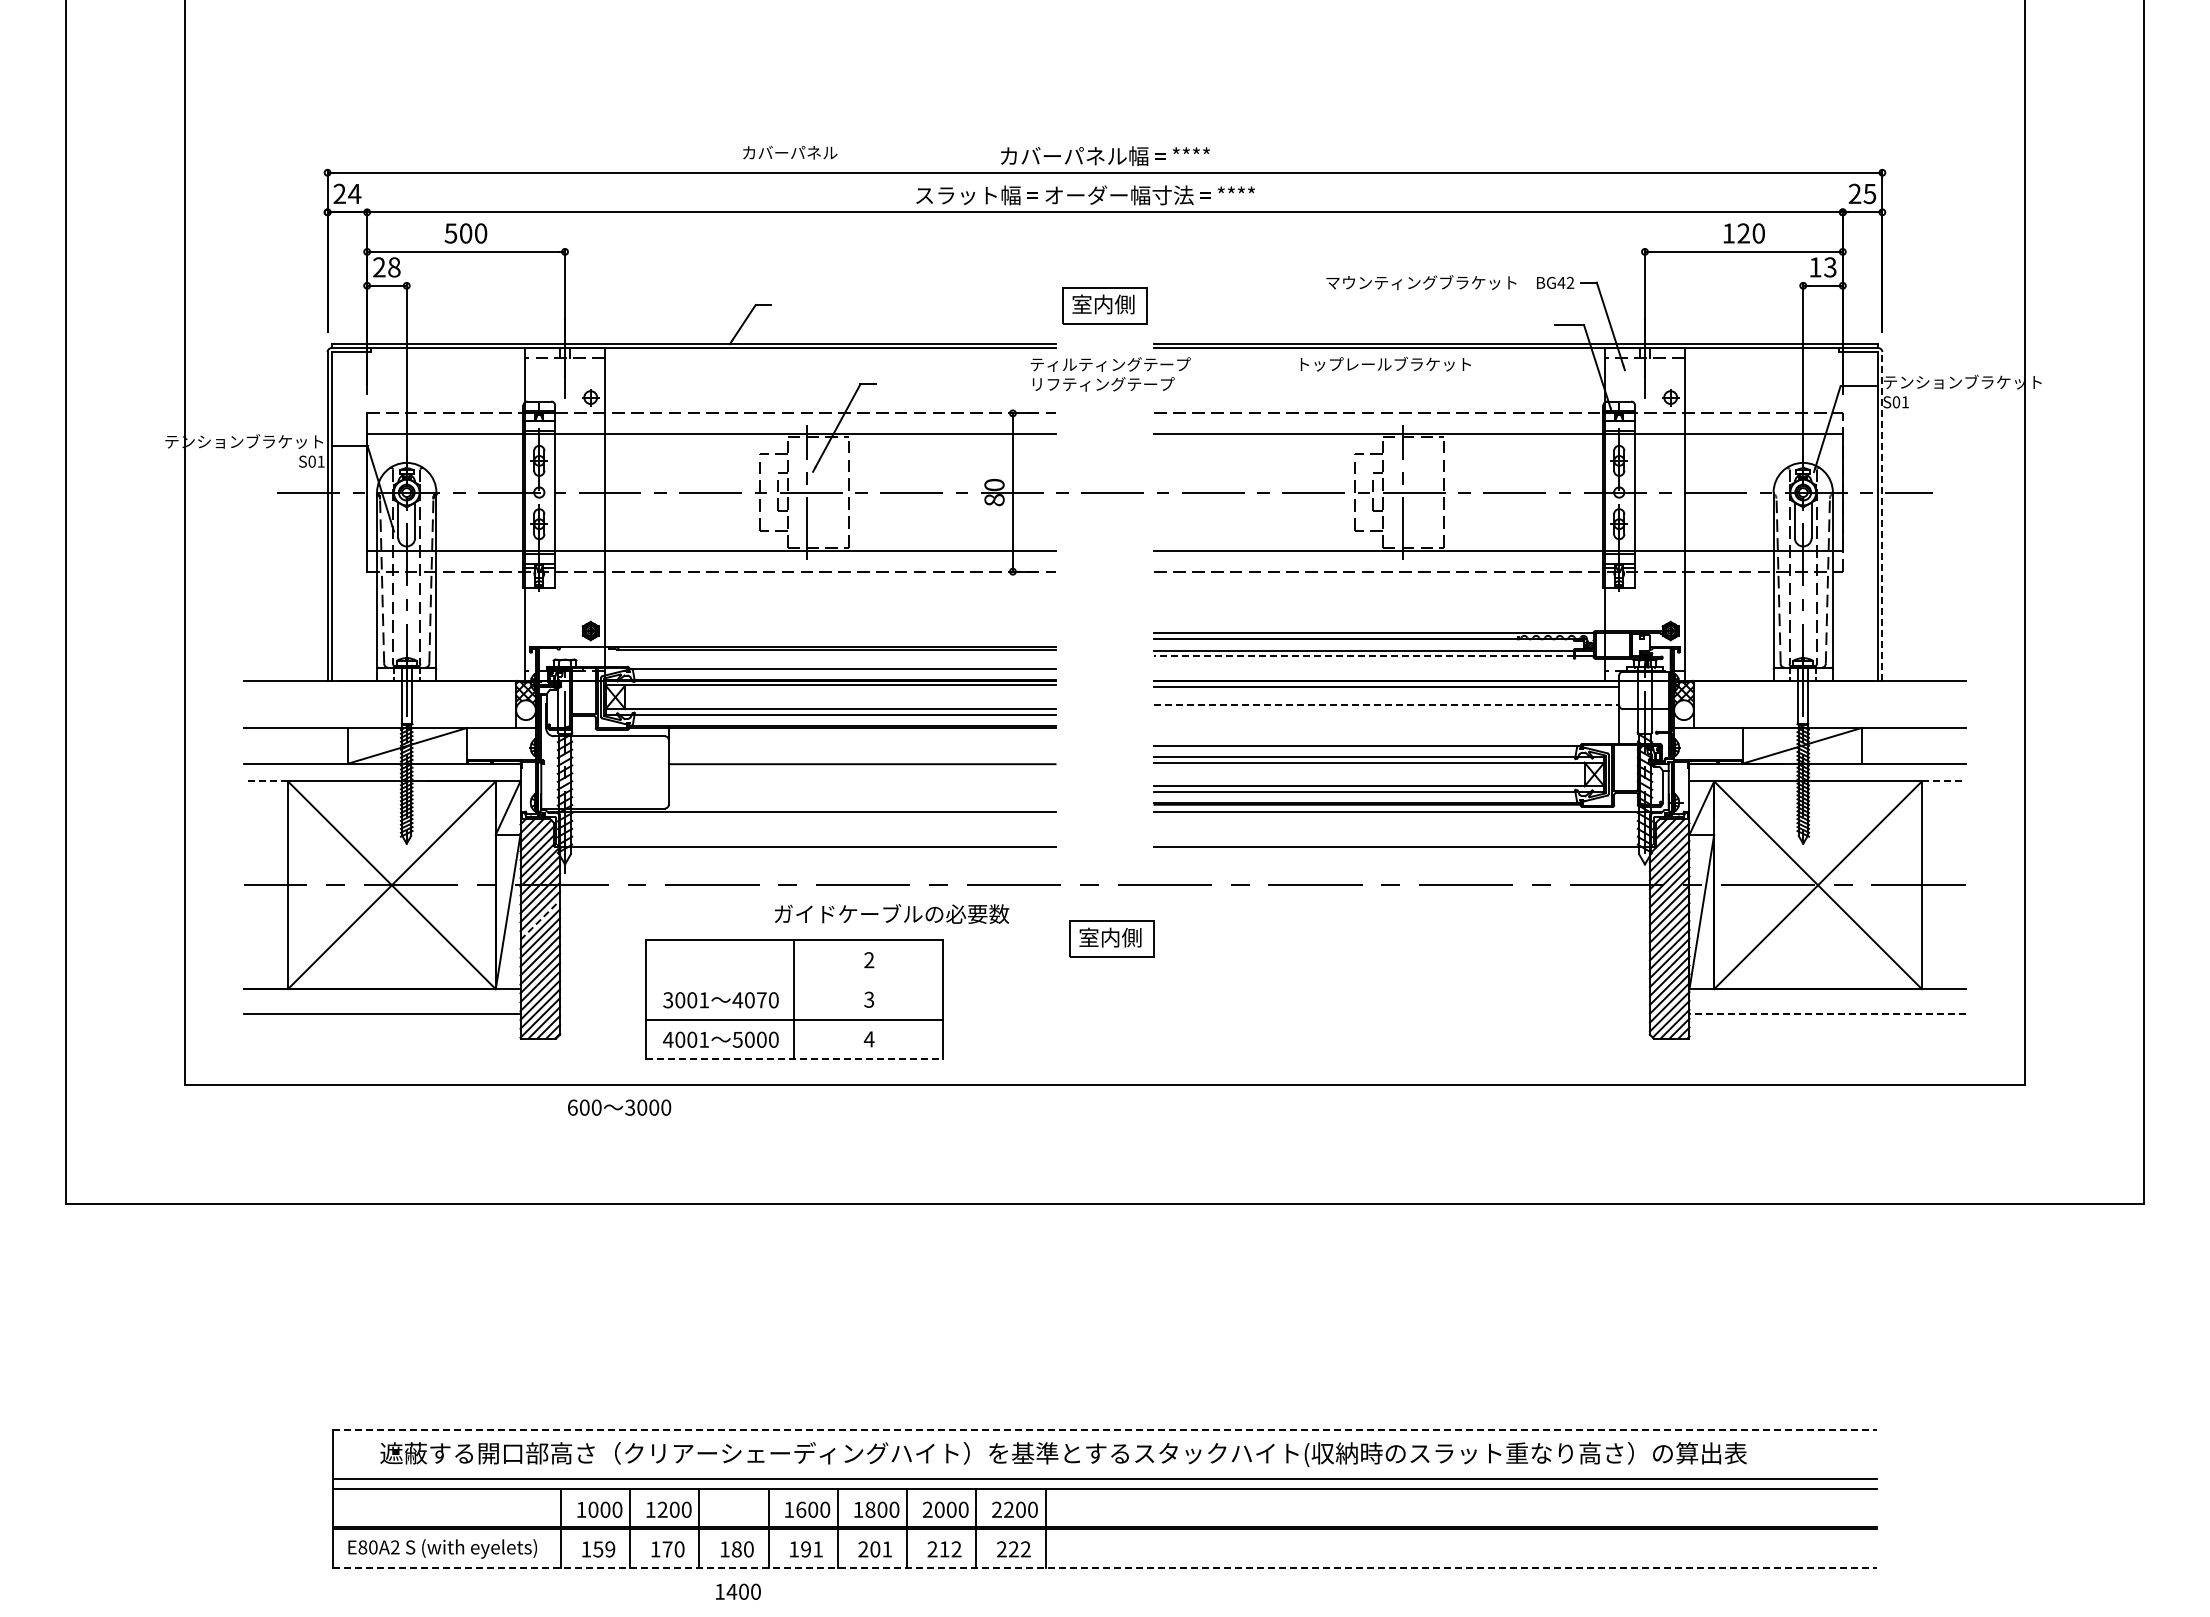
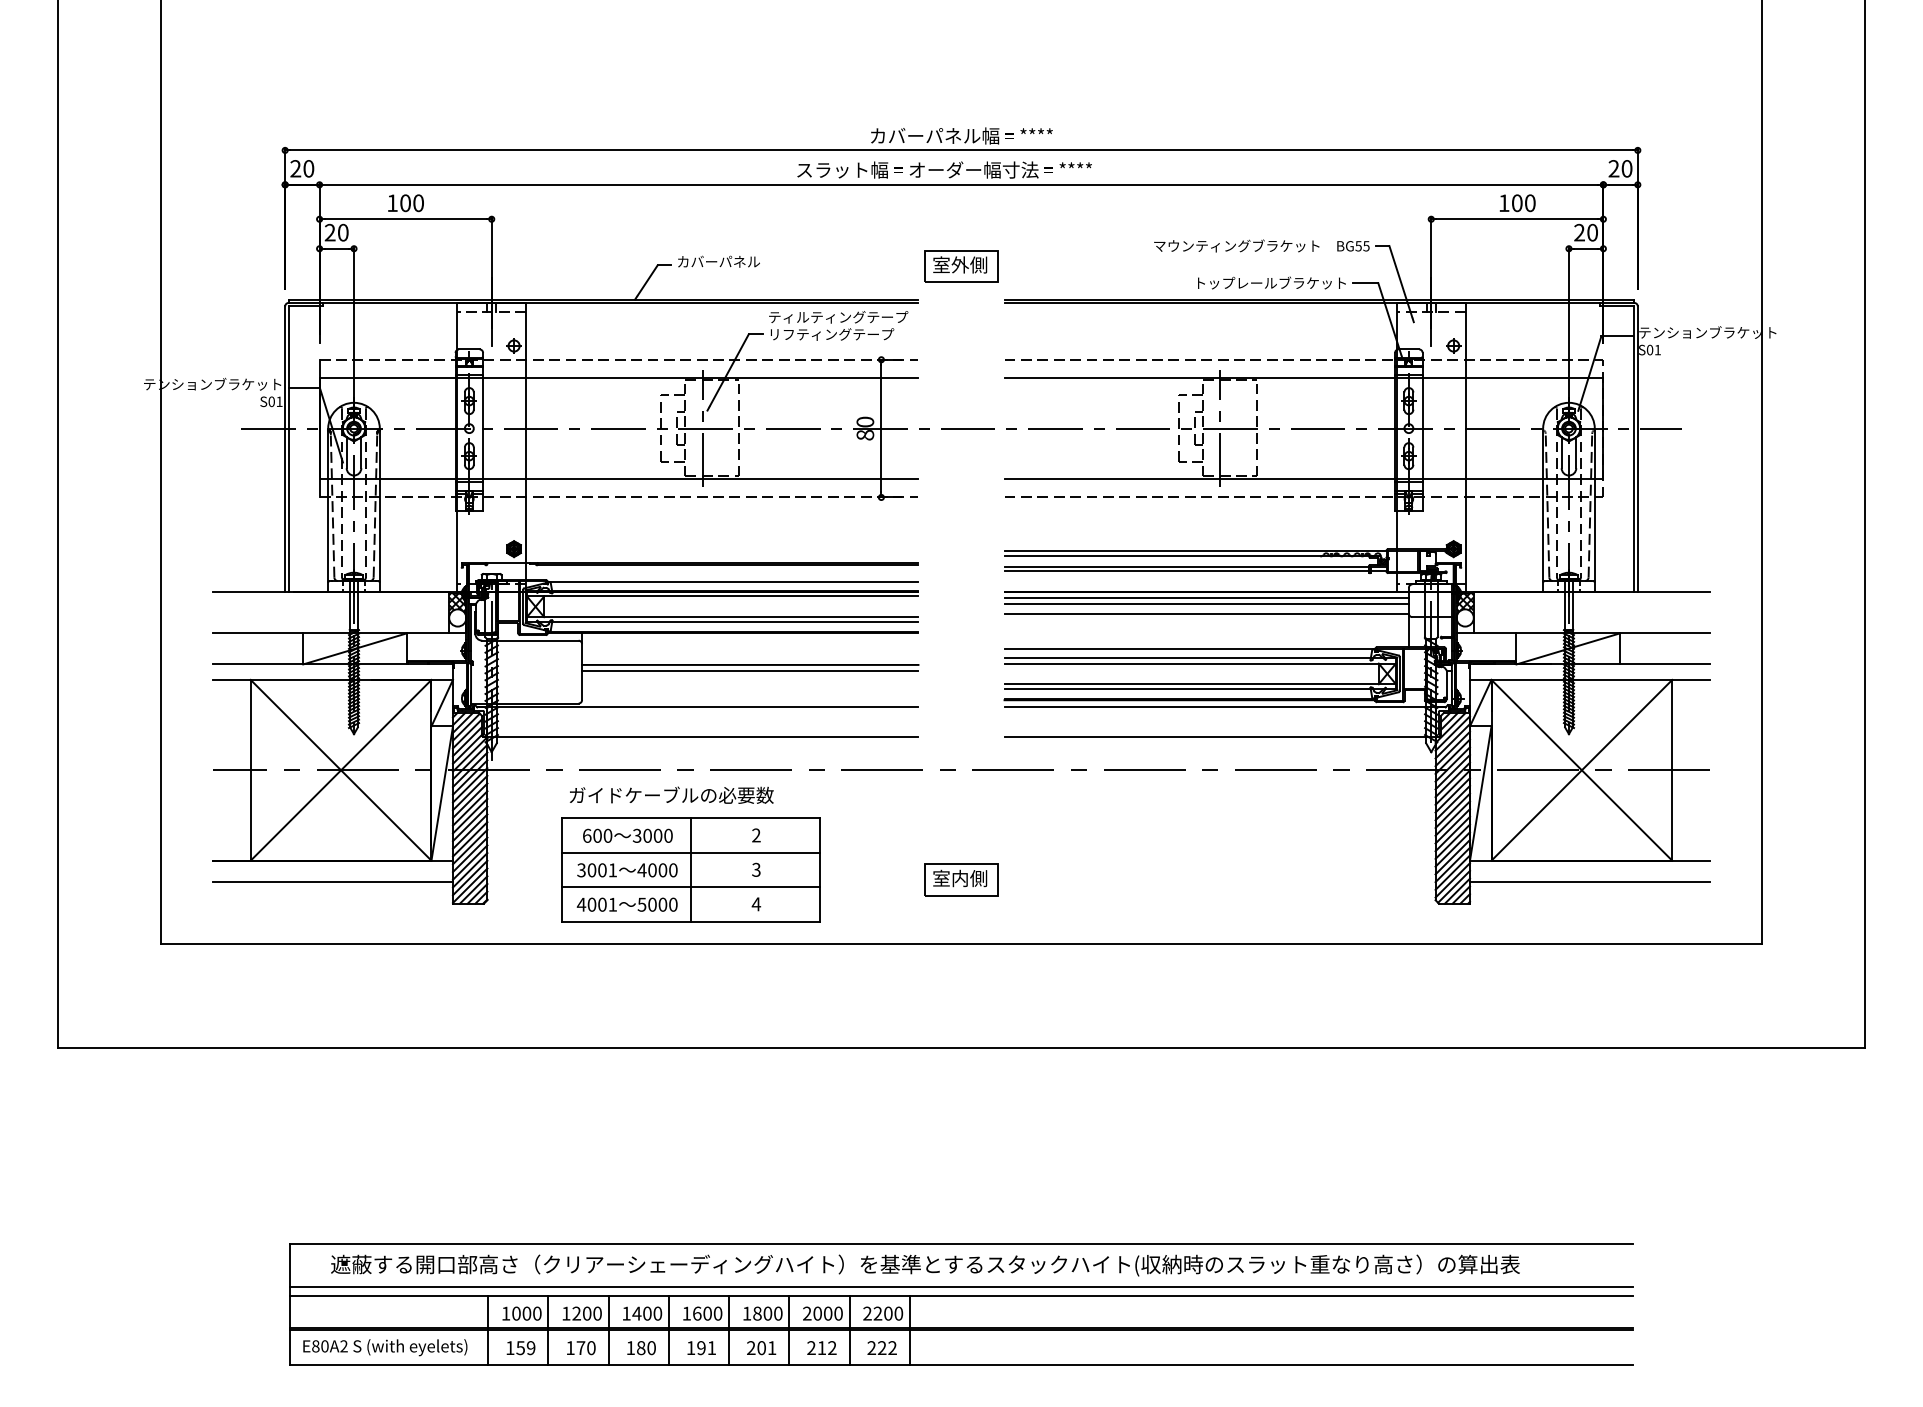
text: (790, 152) -> (719, 261), moved
text: (354, 193) -> (308, 168), 24 -> 20
text: (1869, 193) -> (1626, 168), 25 -> 20
text: (450, 233) -> (392, 203), 500 -> 100
text: (1743, 233) -> (1516, 203), 120 -> 100
text: (394, 267) -> (343, 232), 28 -> 20
text: (1822, 267) -> (1585, 232), 13 -> 20
text: (1565, 282) -> (1362, 245), BG42 -> BG55
text: (1103, 304) -> (960, 265), 室内側 -> 室外側
text: (1385, 363) -> (1271, 282), moved
text: (1110, 374) -> (838, 325), moved
line: (1882, 515) -> (1637, 448), dashed -> solid
line: (1364, 656) -> (1187, 571), dashed -> solid
line: (1386, 693) -> (1206, 603), added
line: (1387, 705) -> (1207, 613), dashed -> solid
line: (861, 770) -> (749, 670), added
line: (266, 781) -> (232, 680), dashed -> solid
line: (1943, 781) -> (1690, 680), dashed -> solid
text: (892, 913) -> (672, 794), moved
line: (540, 920) -> (470, 800), dashed -> solid
part: (1111, 938) -> (961, 879), moved
line: (794, 980) -> (691, 853), added
text: (761, 1000) -> (662, 870), 4070 -> 4000
line: (1827, 1013) -> (1590, 881), dashed -> solid
line: (794, 1059) -> (691, 921), dashed -> solid
text: (619, 1107) -> (627, 835), moved
line: (1105, 1429) -> (961, 1243), dashed -> solid
line: (1105, 1568) -> (961, 1364), dashed -> solid
text: (738, 1591) -> (642, 1313), moved

